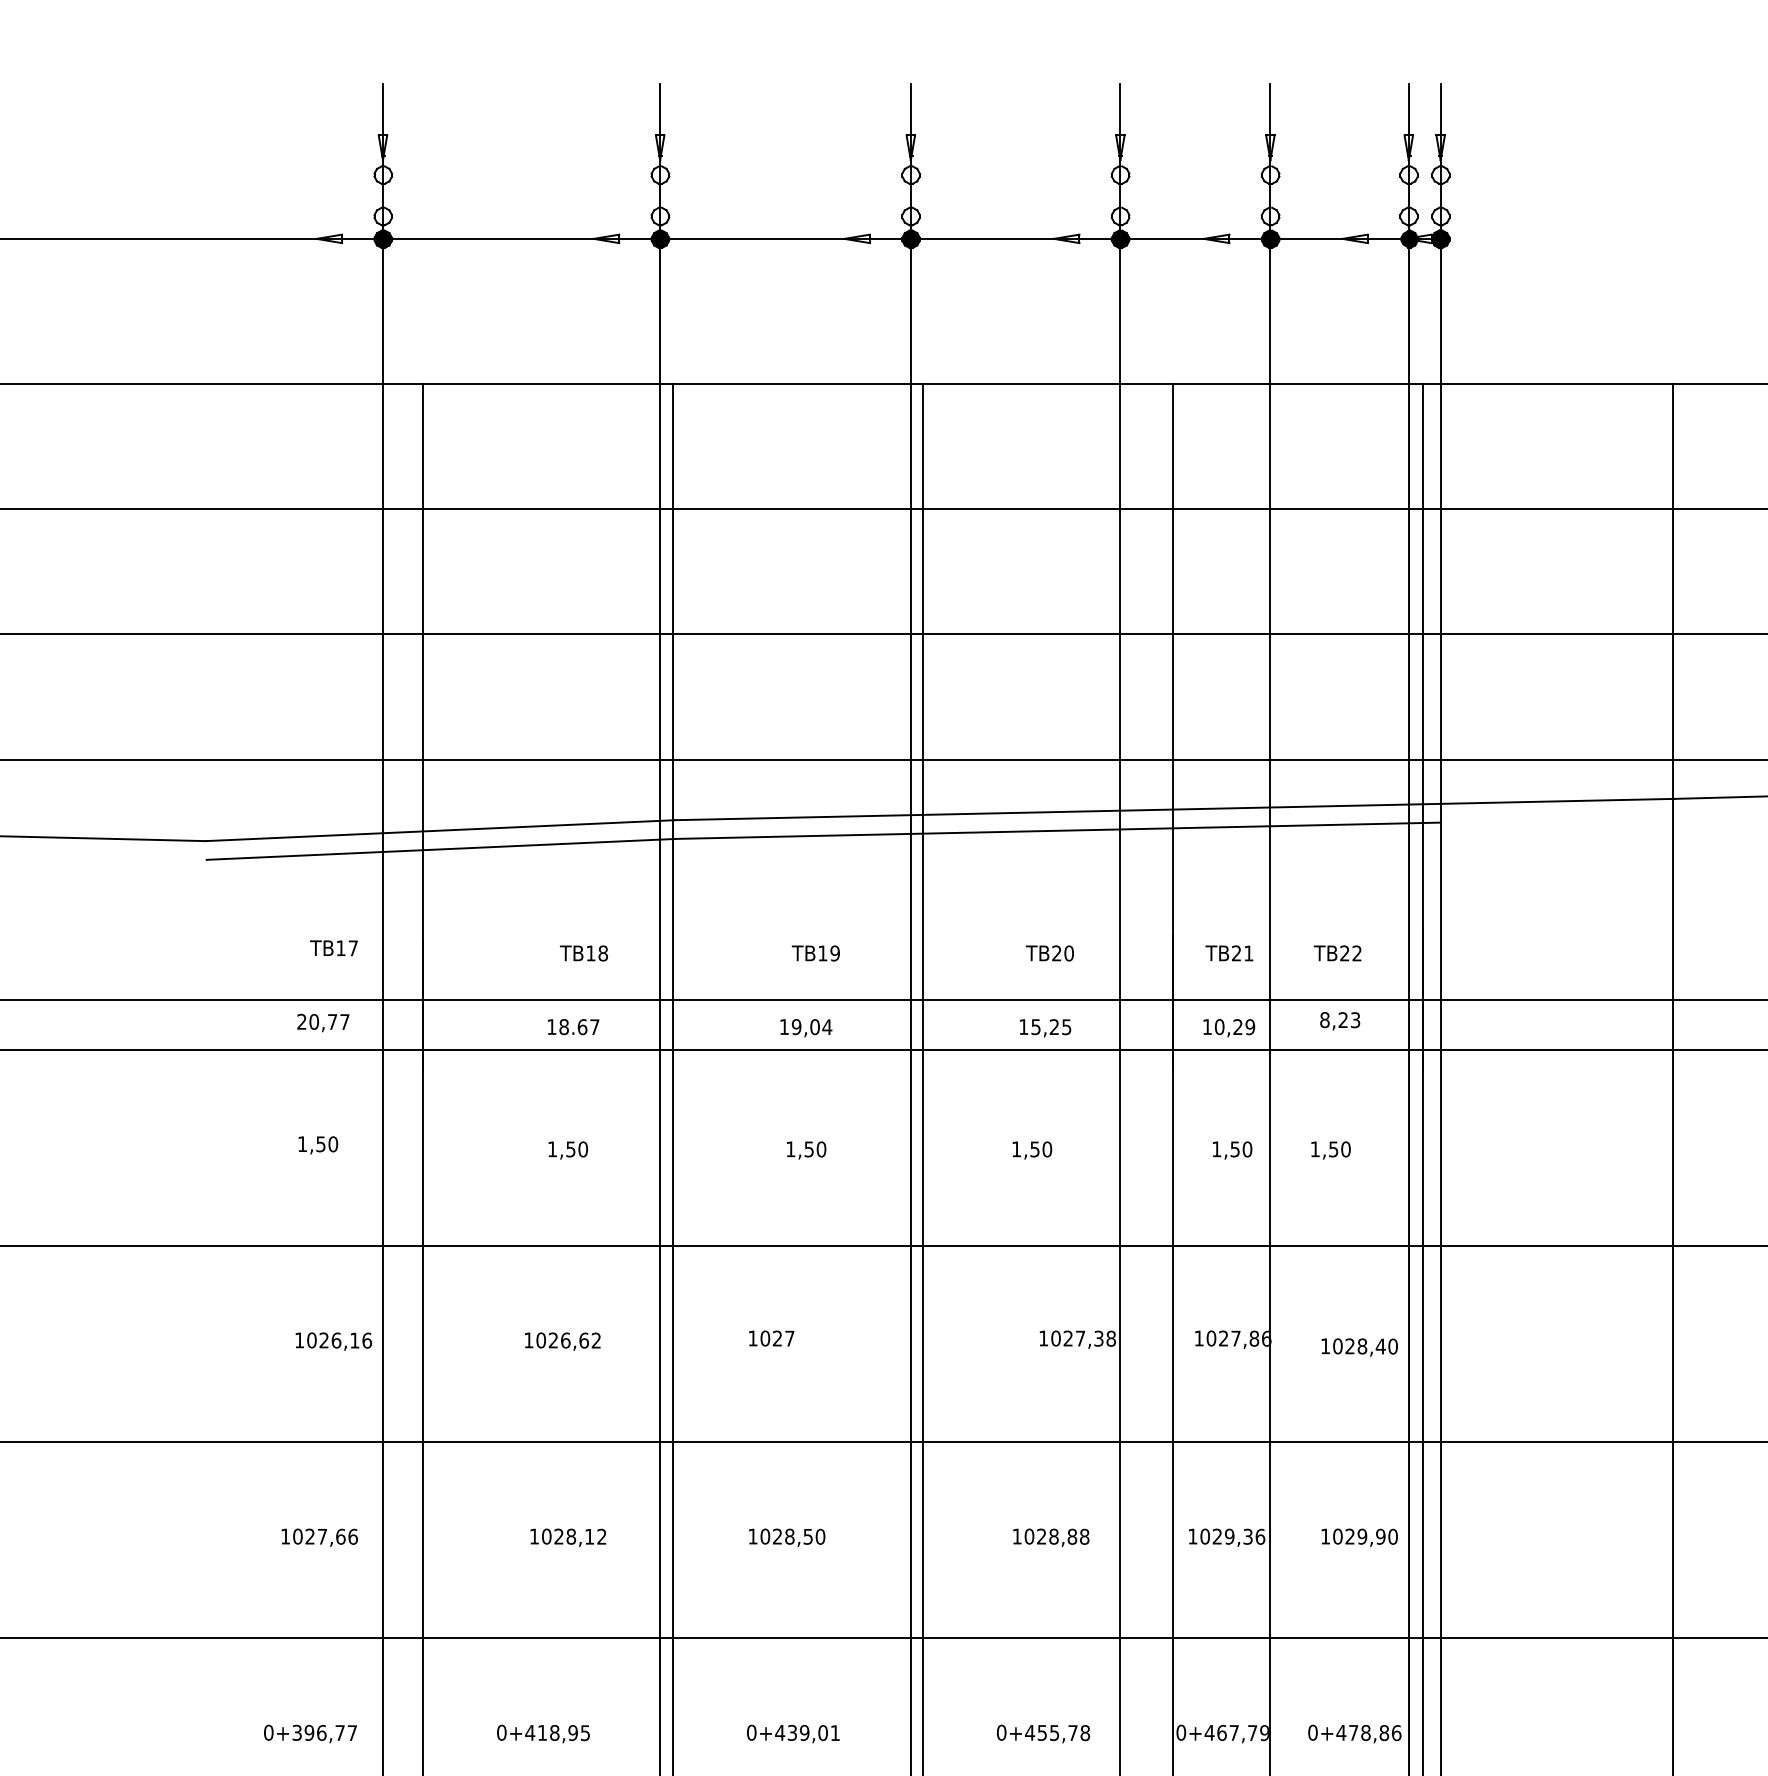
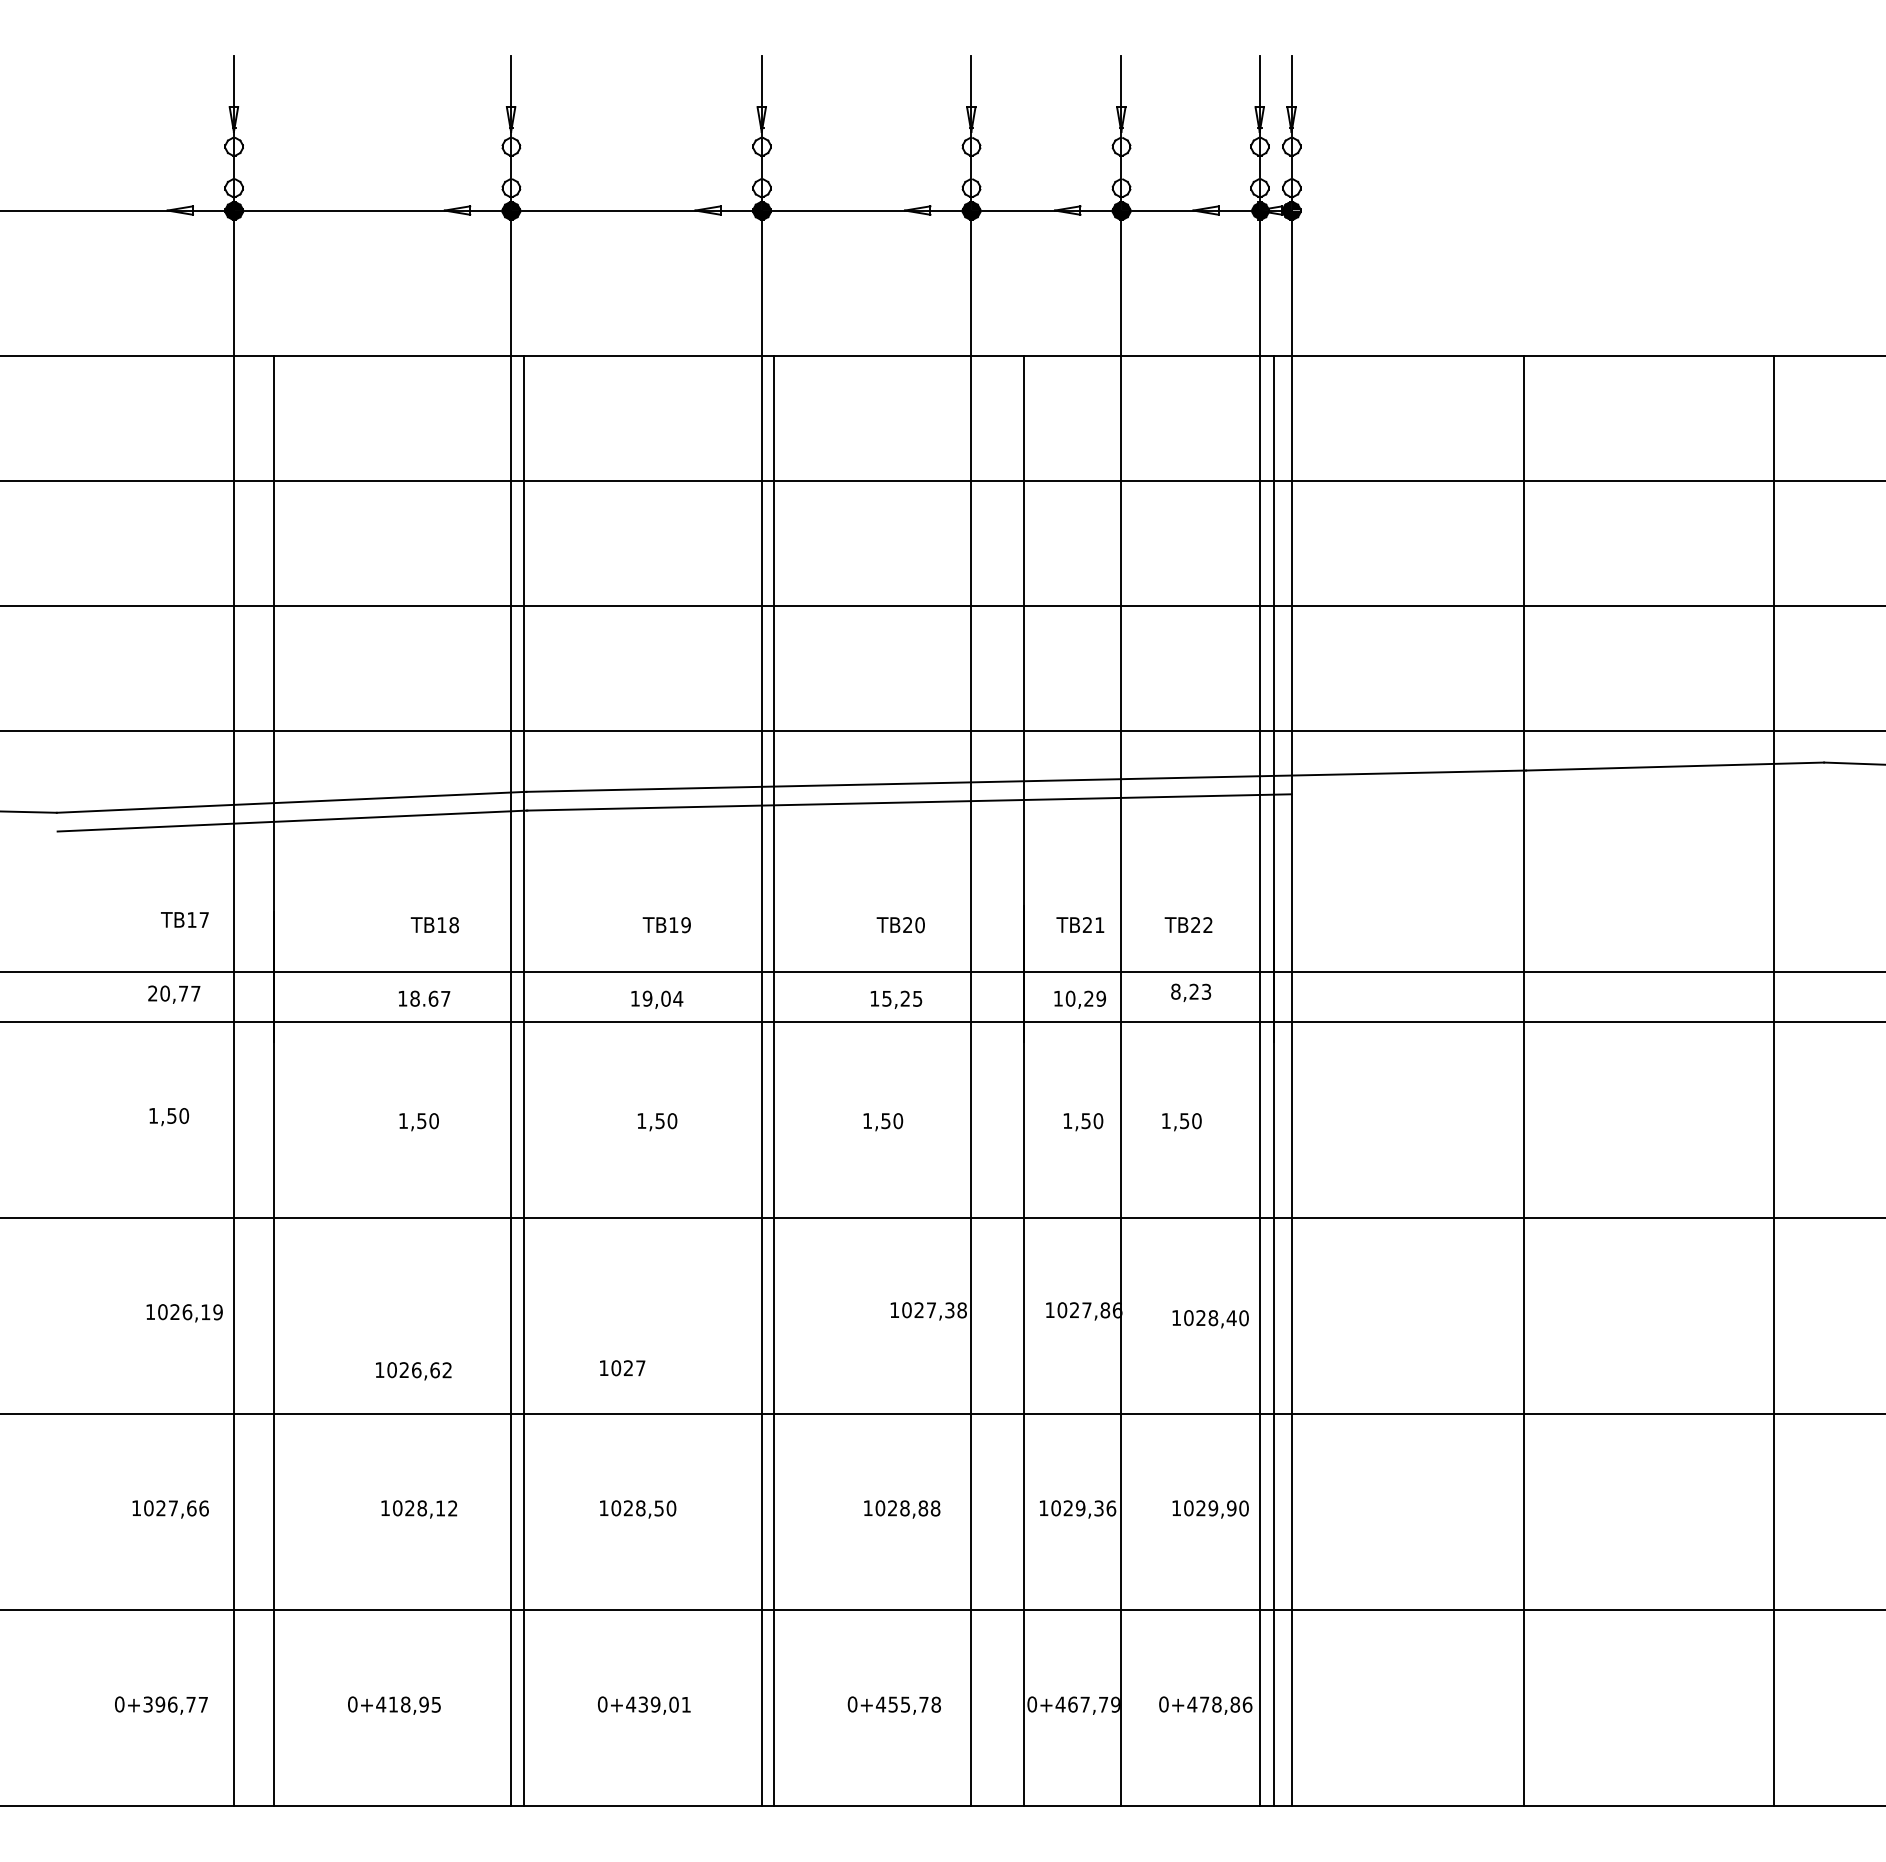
text: (771, 1338) -> (622, 1368), moved
text: (366, 1340) -> (217, 1312), 1026,16 -> 1026,19
text: (562, 1341) -> (413, 1371), moved

